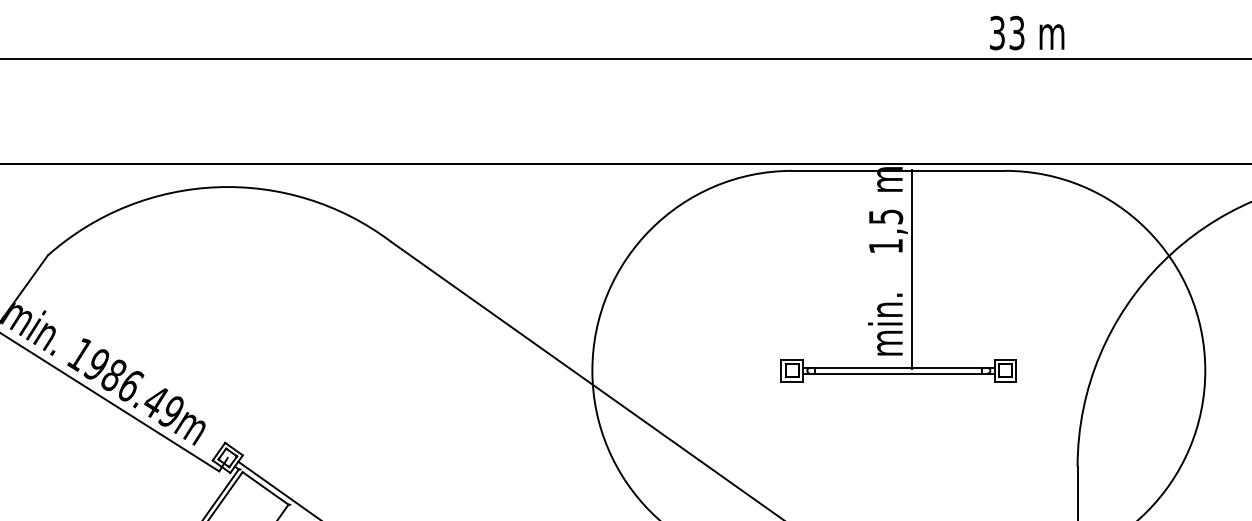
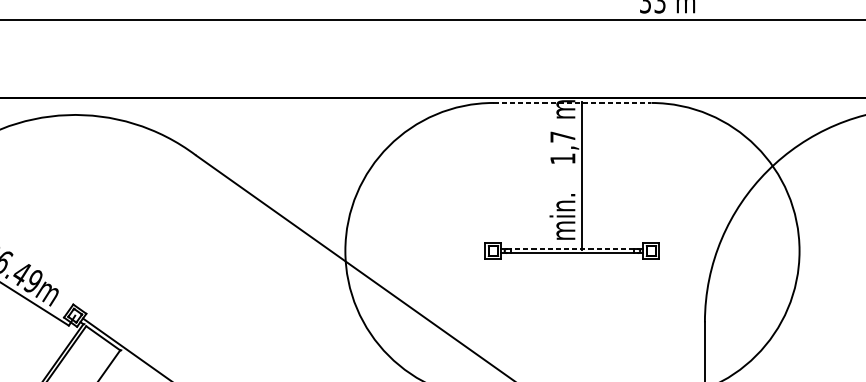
line: (898, 170) -> (572, 102), solid -> dashed
text: (886, 216) -> (563, 136), 1,5 -> 1,7
line: (898, 367) -> (572, 248), solid -> dashed

